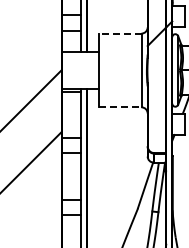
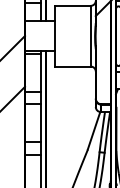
line: (120, 33) -> (73, 5), dashed -> solid
line: (120, 107) -> (73, 66), dashed -> solid

